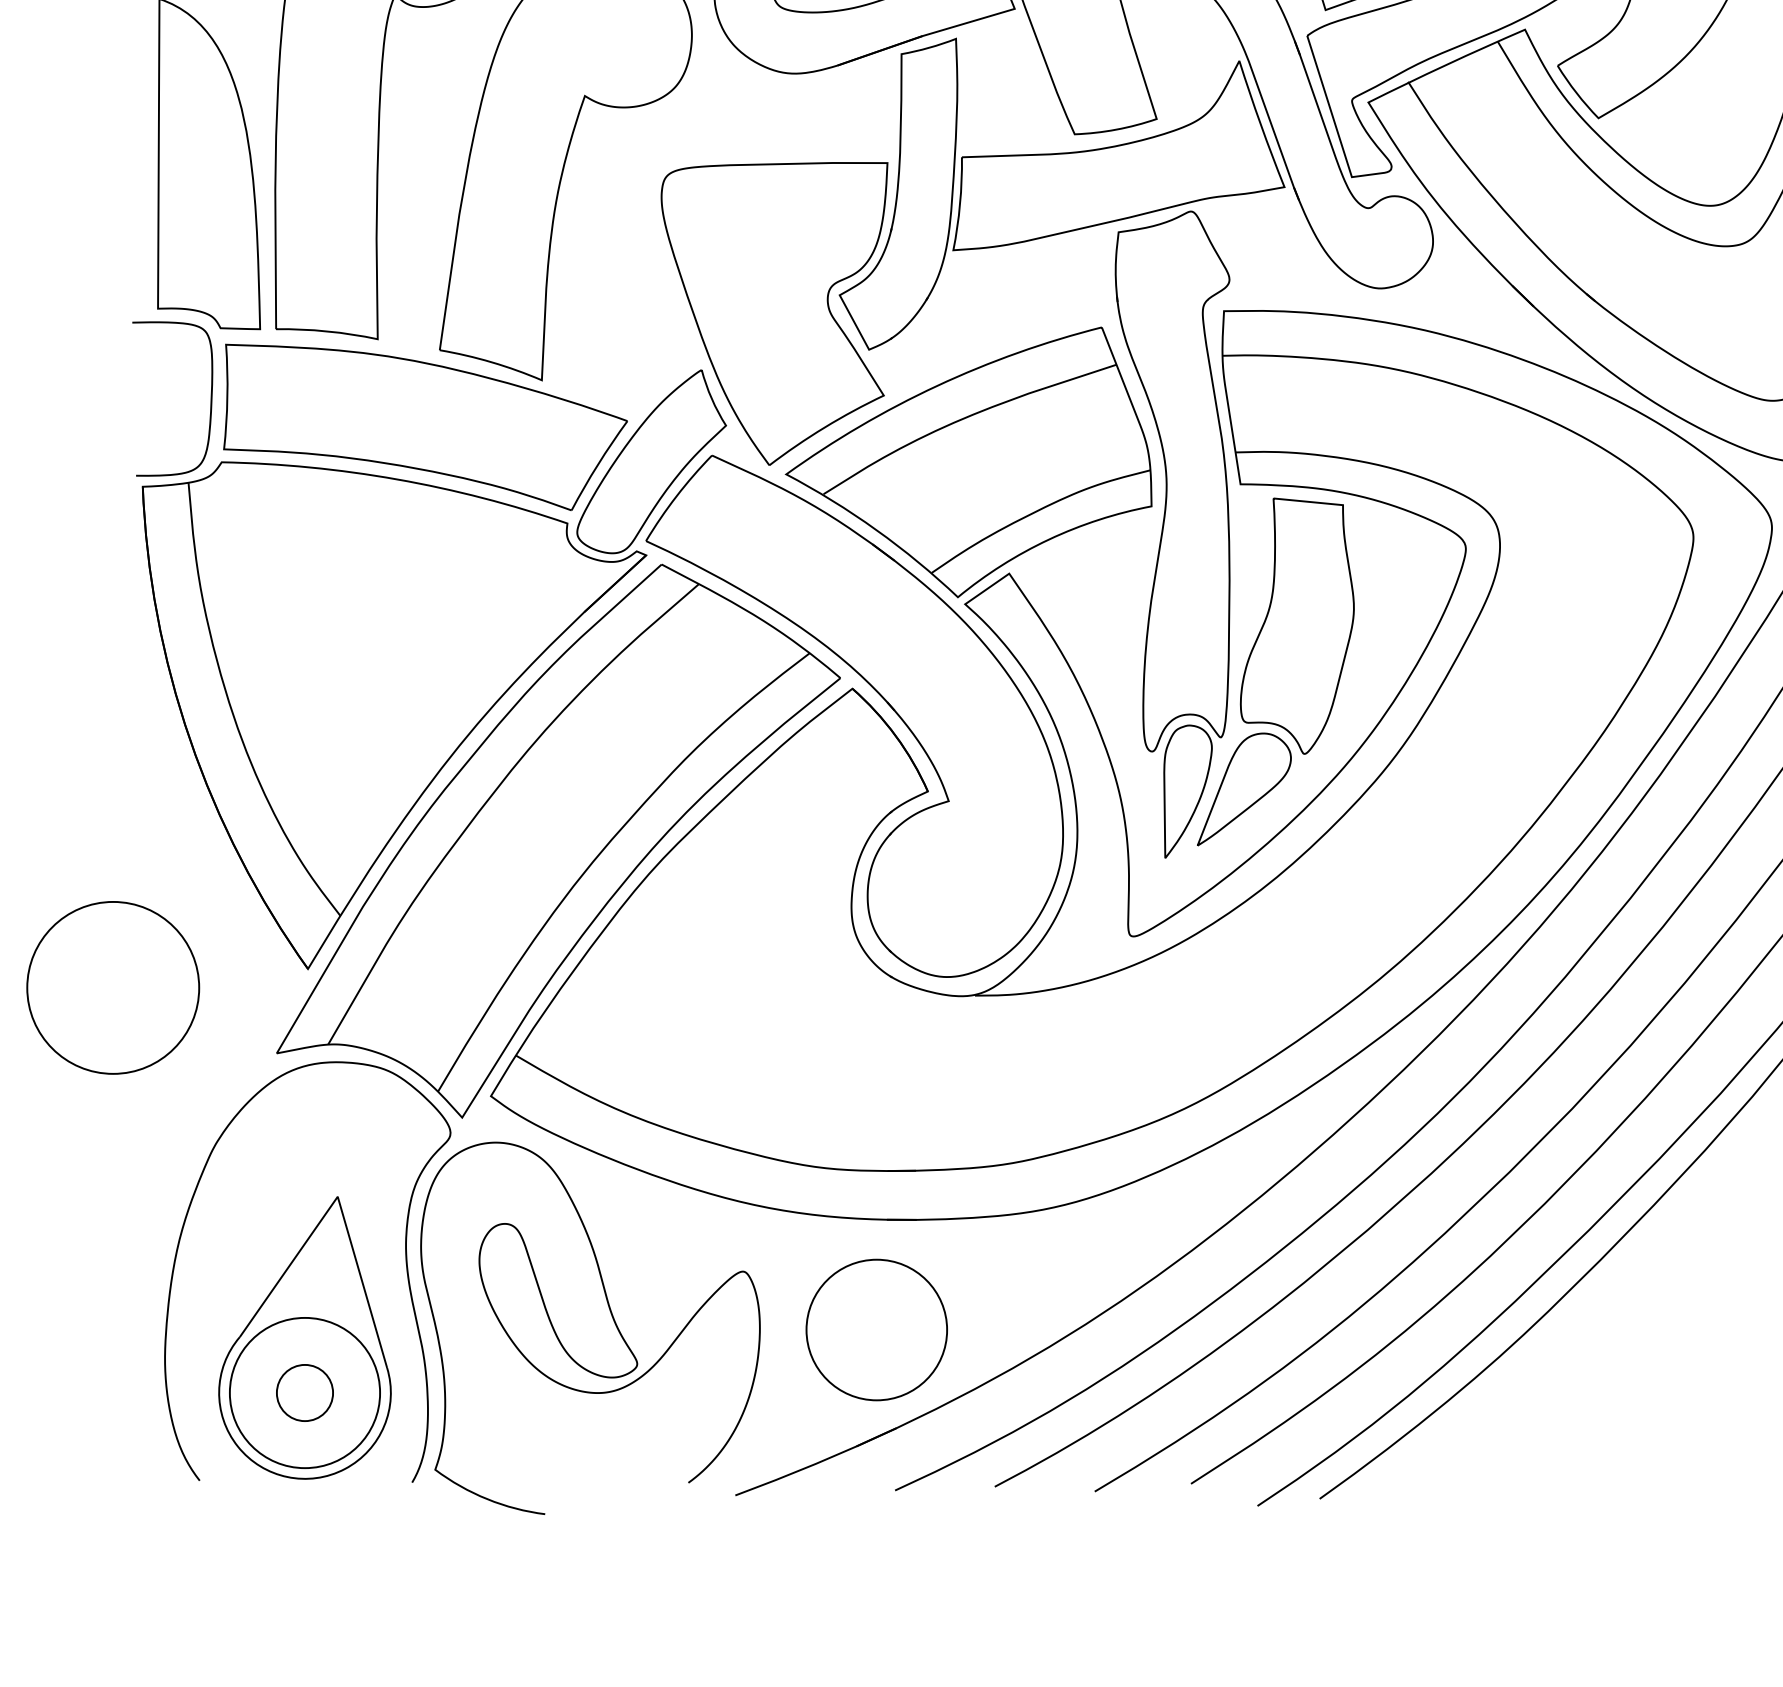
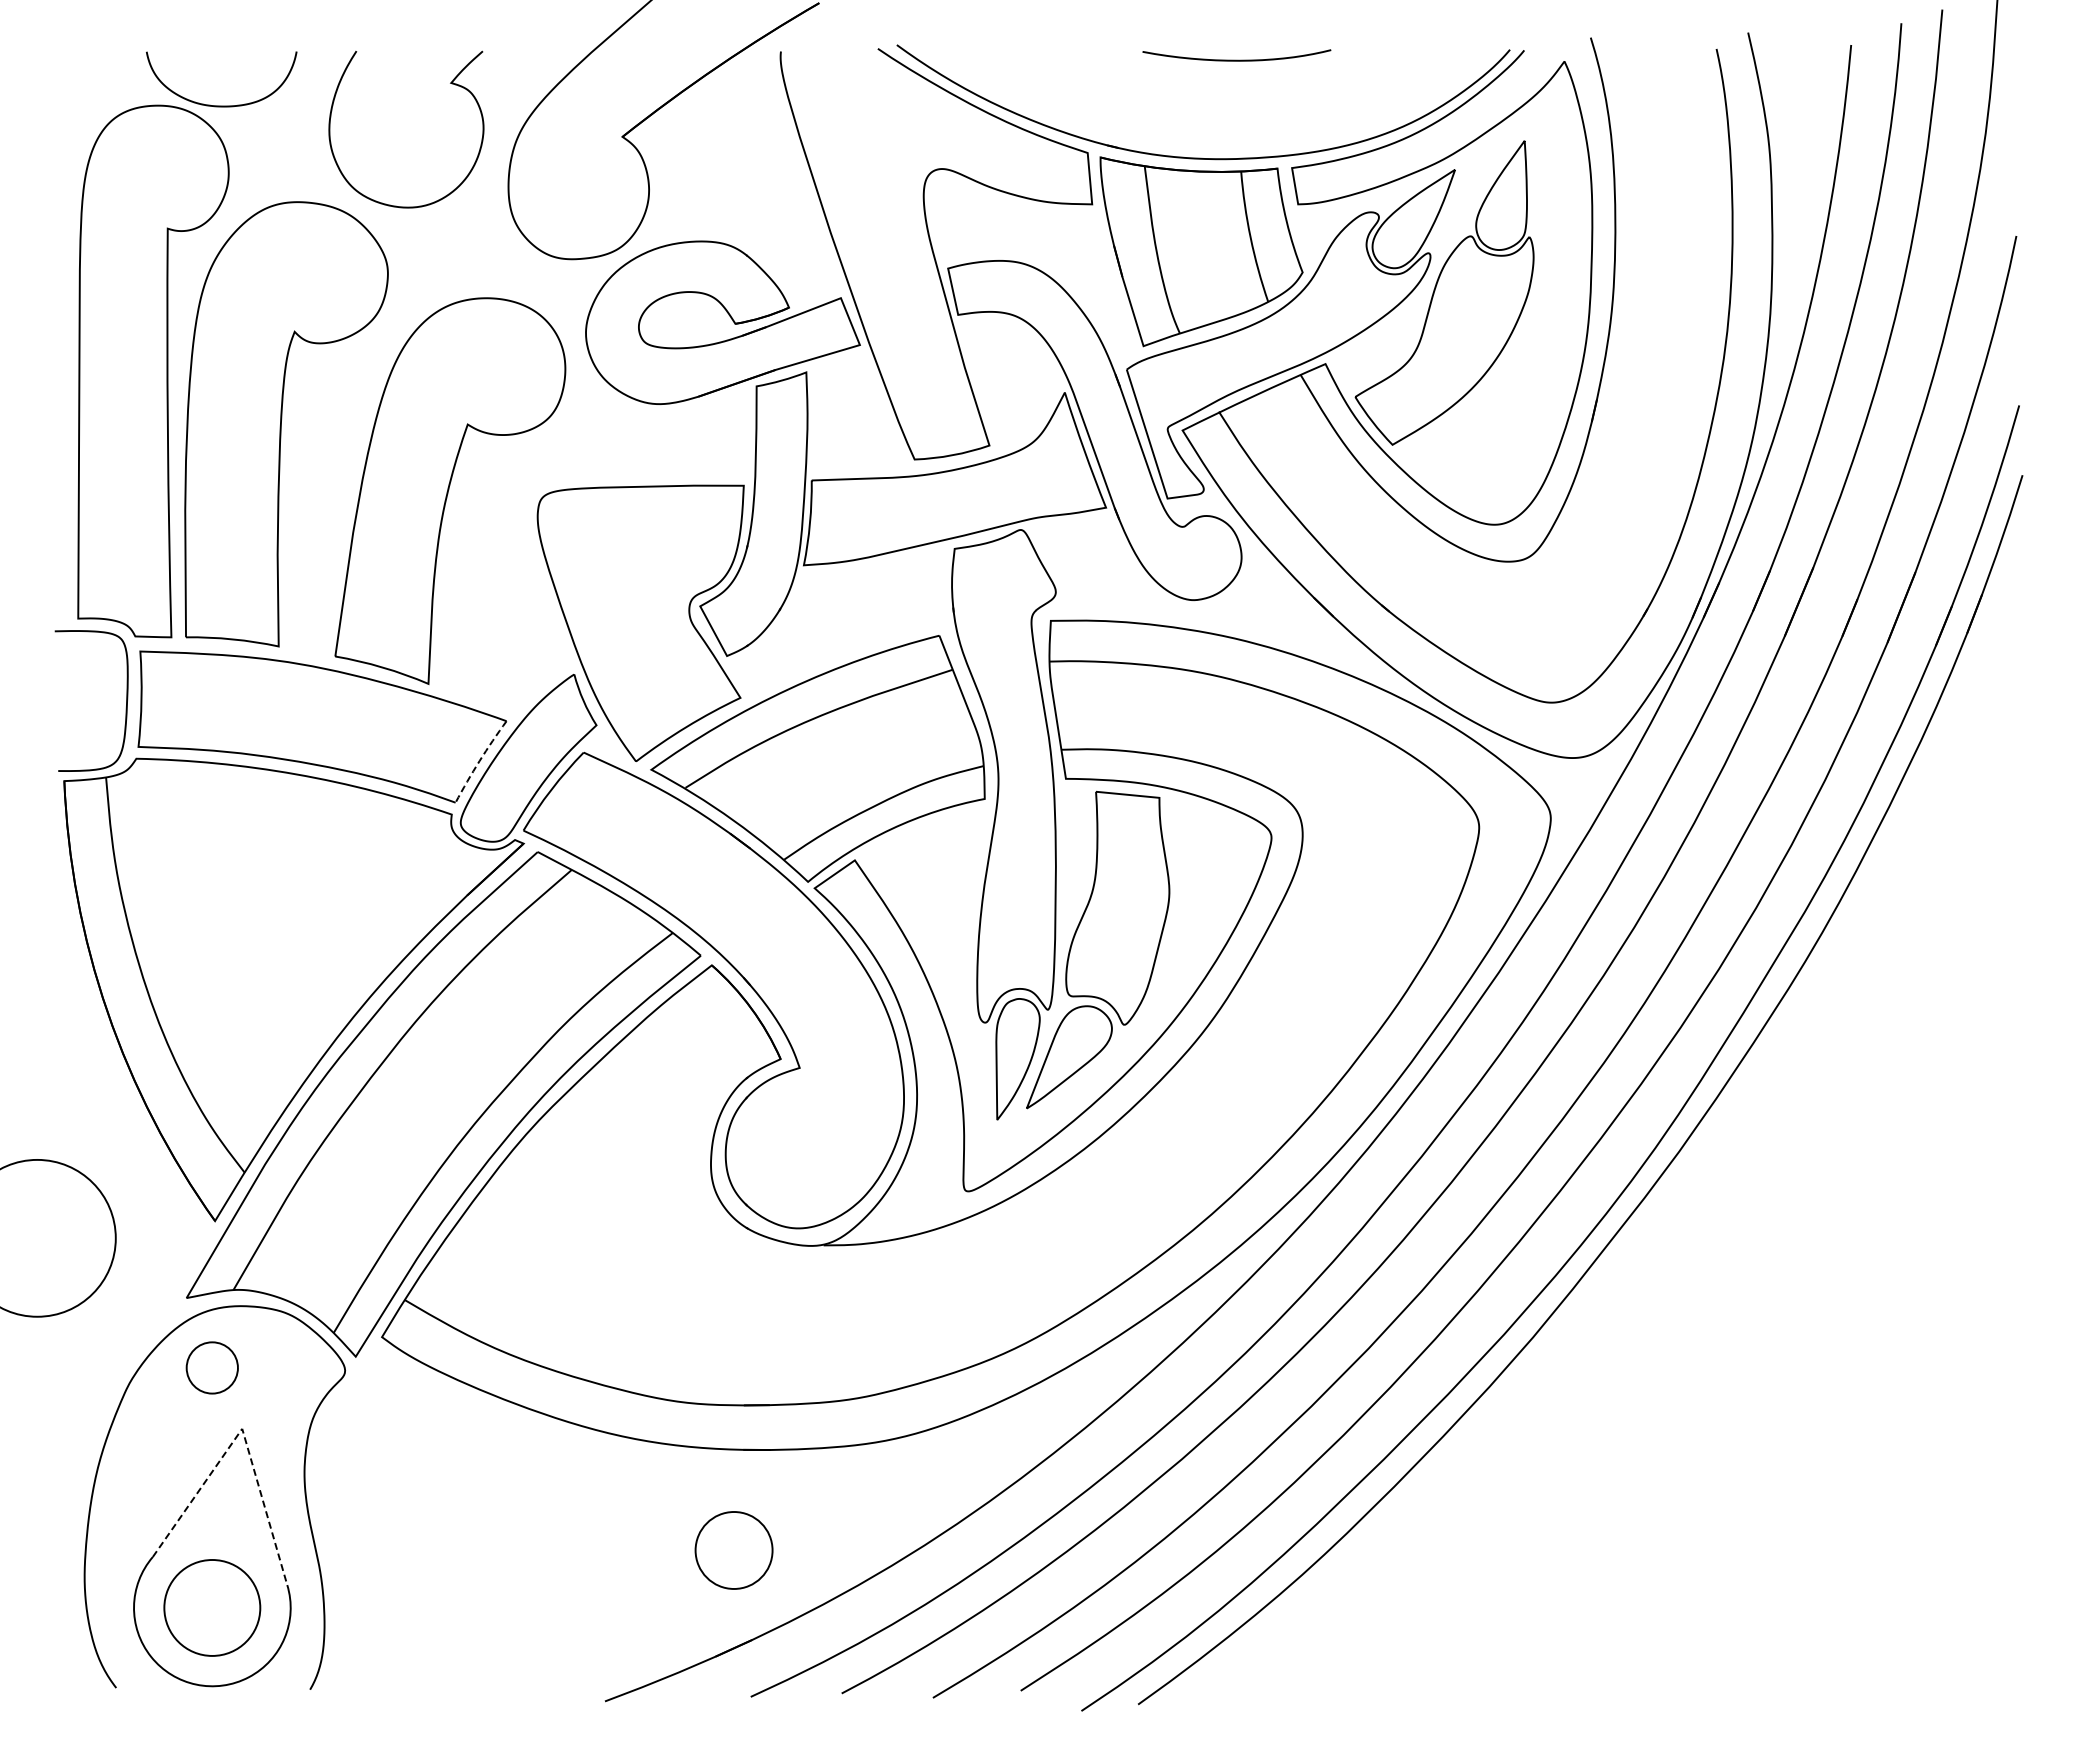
arc: (597, 465) -> (479, 761), solid -> dashed
line: (339, 1199) -> (243, 1431), solid -> dashed
curve: (613, 1321) -> (493, 1542), removed
circle: (876, 1330) -> (733, 1550), size x0.6
circle: (304, 1392) -> (211, 1367), moved
circle: (304, 1392) -> (211, 1607), size x0.7

